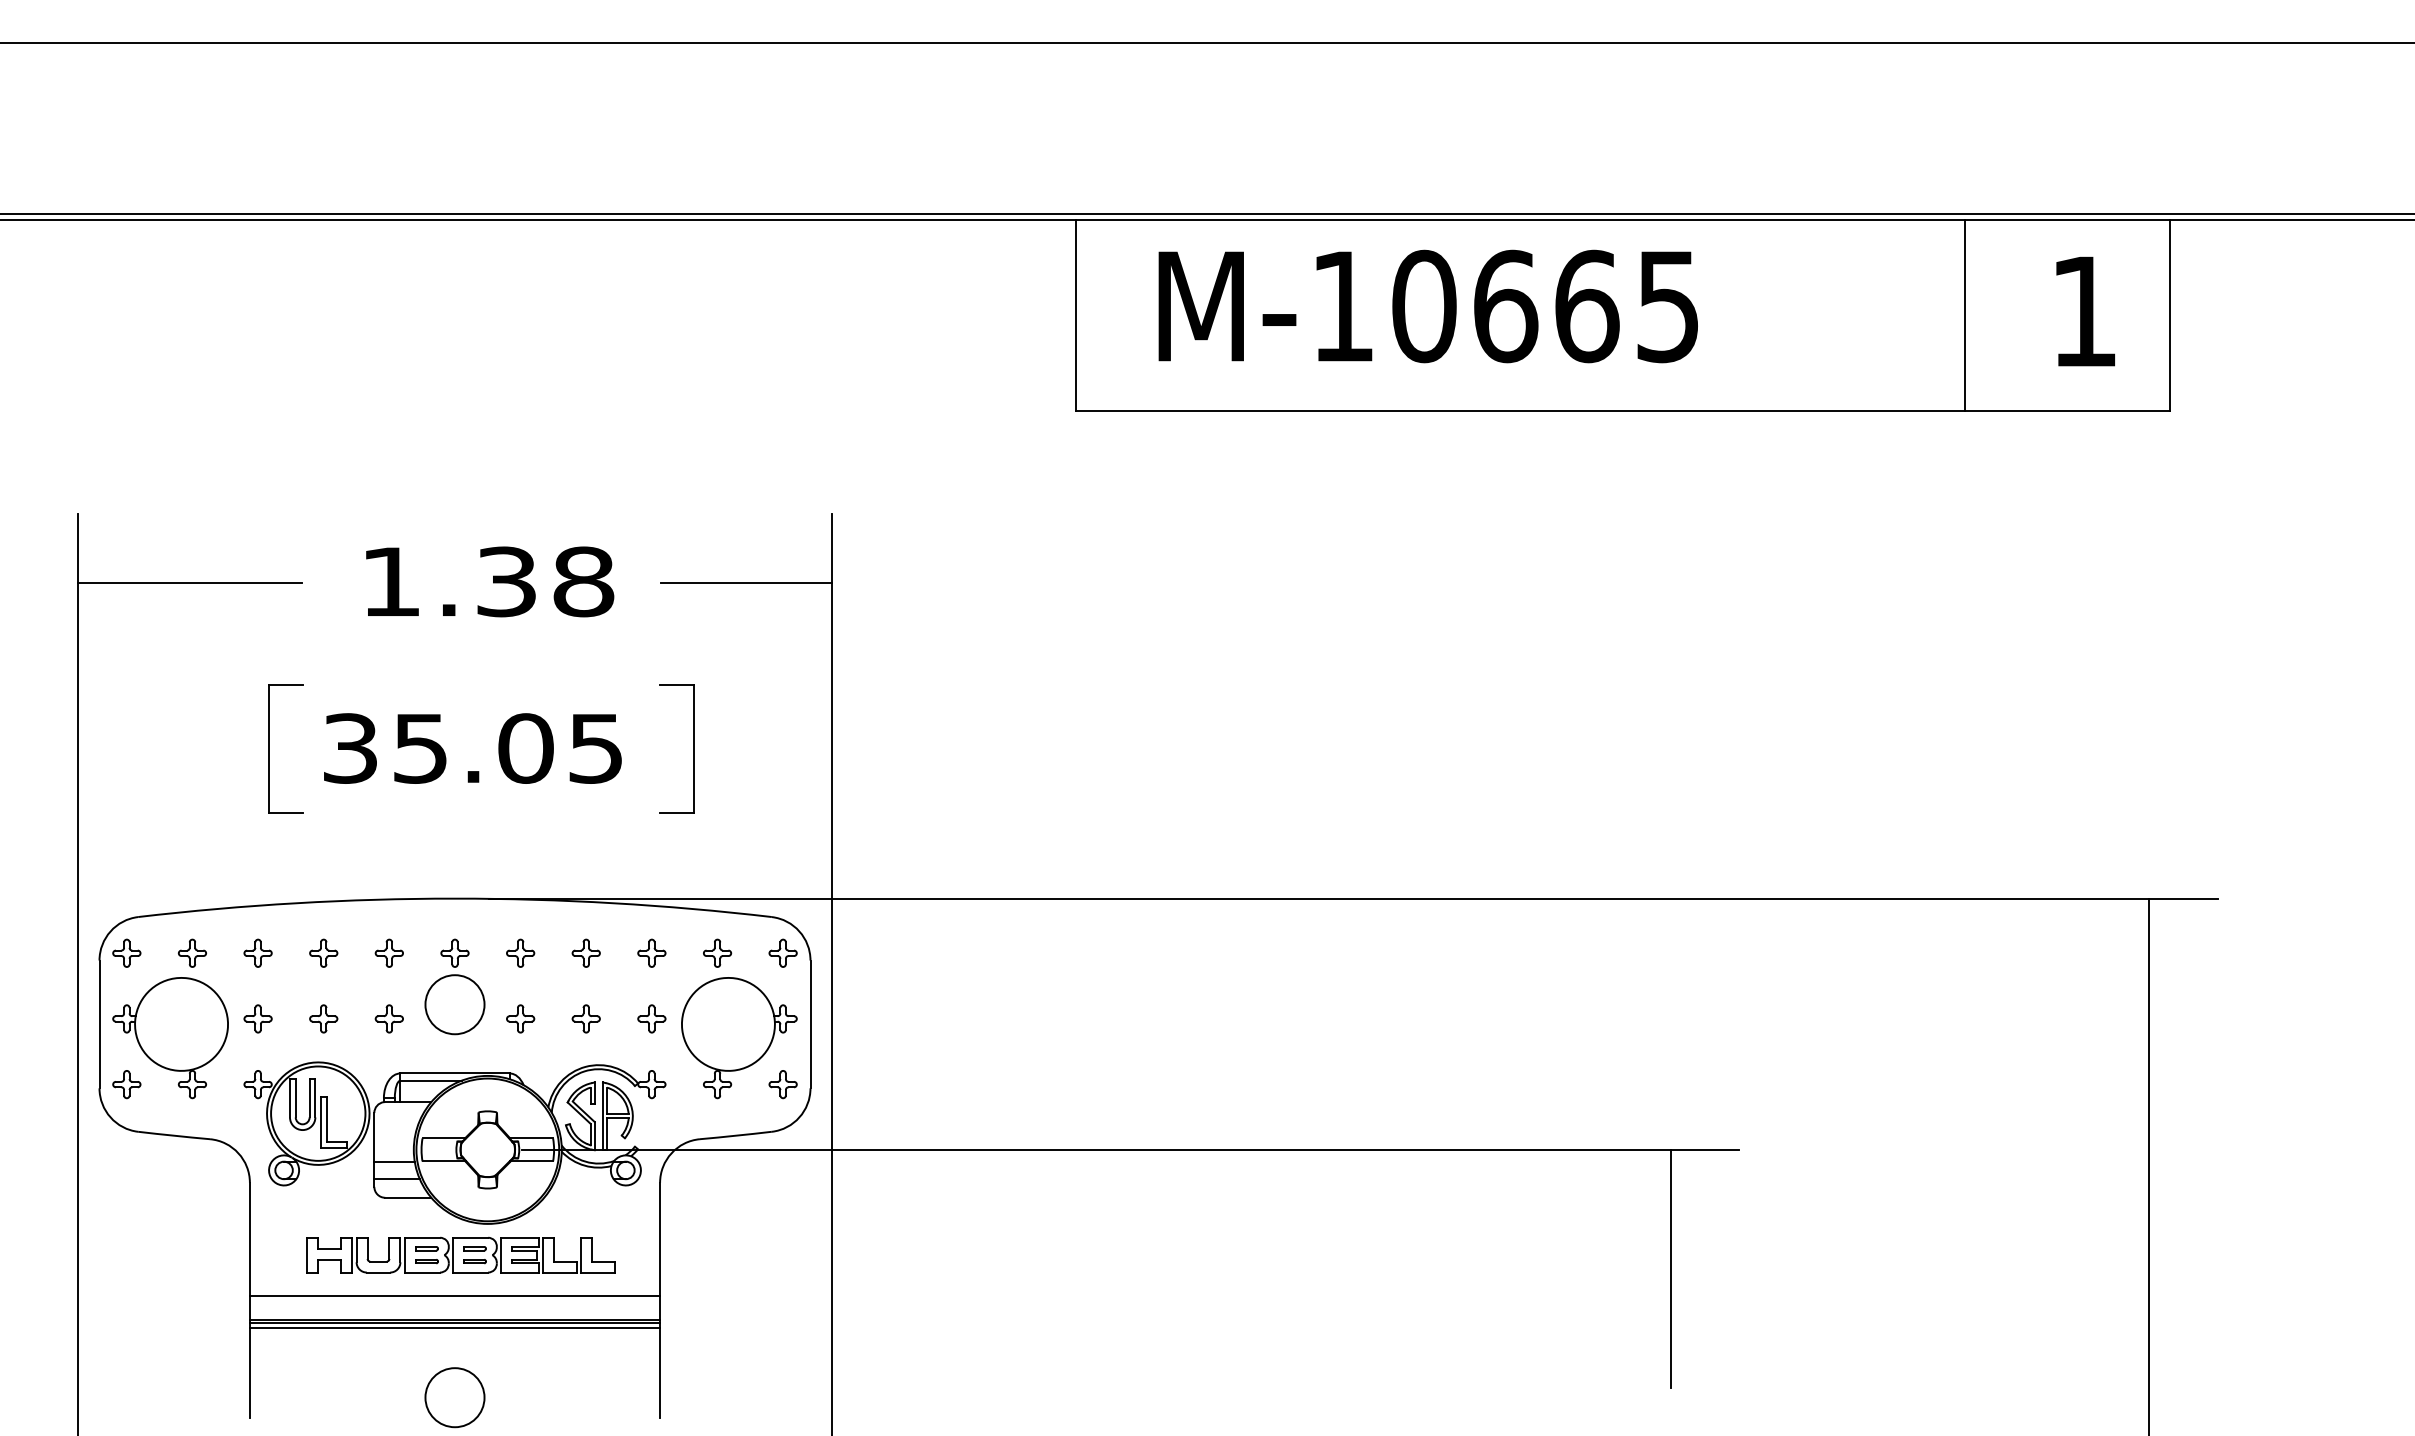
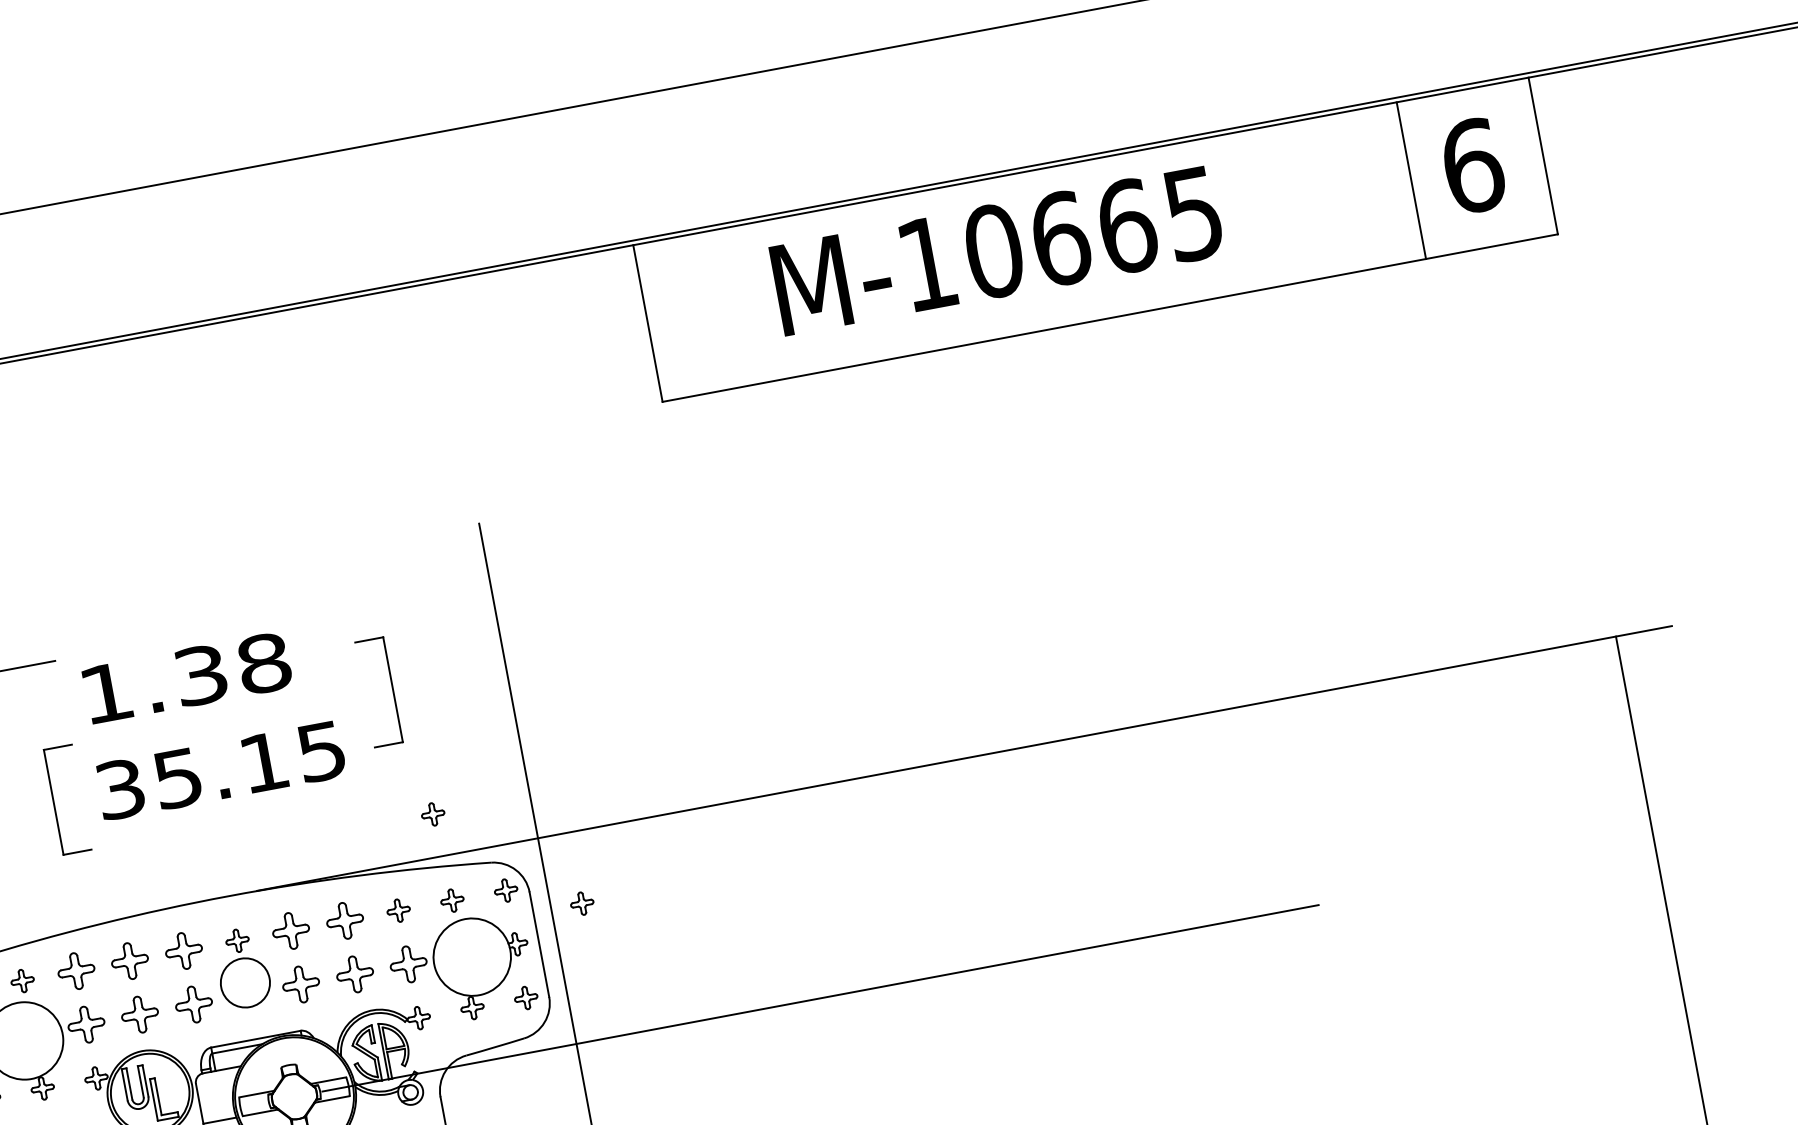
text: (1427, 306) -> (996, 250), moved
text: (2084, 311) -> (1472, 165), 1 -> 6
line: (1964, 314) -> (1411, 180), moved
text: (490, 581) -> (187, 677), moved
line: (746, 582) -> (419, 592), removed
text: (525, 748) -> (263, 762), 35.05 -> 35.15
part: (693, 748) -> (392, 689), moved
part: (713, 846) -> (432, 813), added
part: (257, 952) -> (75, 970), size x1.6
part: (323, 952) -> (129, 960), size x1.6
part: (388, 952) -> (182, 950), size x1.6
part: (520, 952) -> (291, 930), size x1.6
part: (585, 952) -> (344, 920), size x1.6
part: (869, 985) -> (581, 903), added
part: (257, 1018) -> (85, 1024), size x1.6
part: (323, 1018) -> (139, 1014), size x1.6
part: (388, 1018) -> (193, 1004), size x1.6
part: (520, 1018) -> (301, 984), size x1.6
part: (585, 1018) -> (354, 974), size x1.6
part: (651, 1018) -> (408, 964), size x1.6
line: (1670, 1268) -> (1280, 1012), removed

